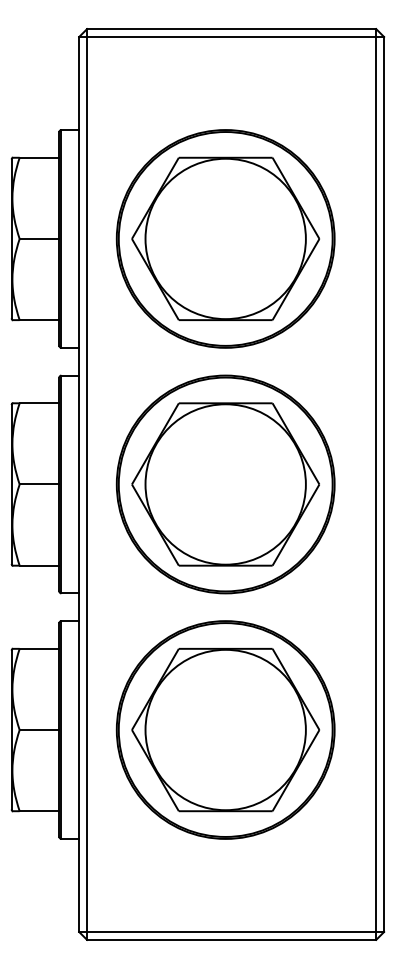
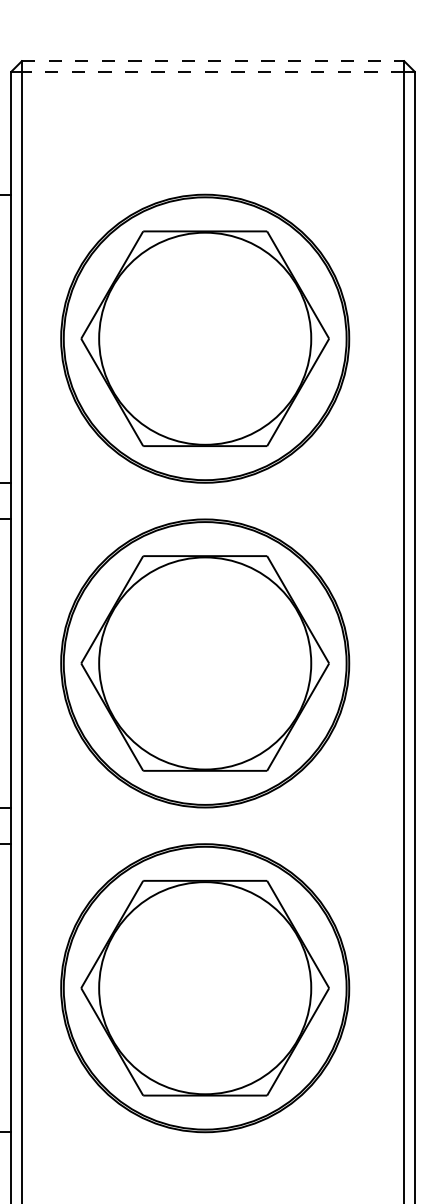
line: (231, 29) -> (212, 61), solid -> dashed
line: (231, 36) -> (212, 71), solid -> dashed

